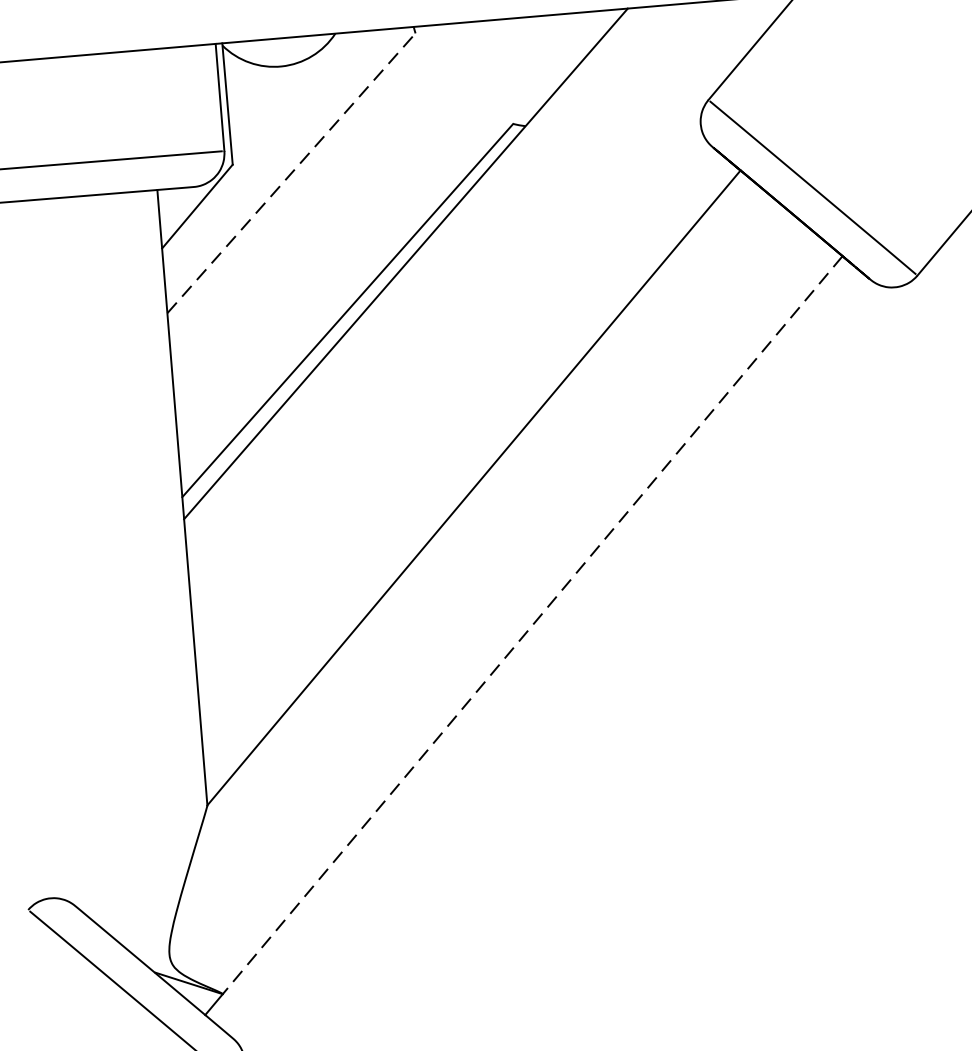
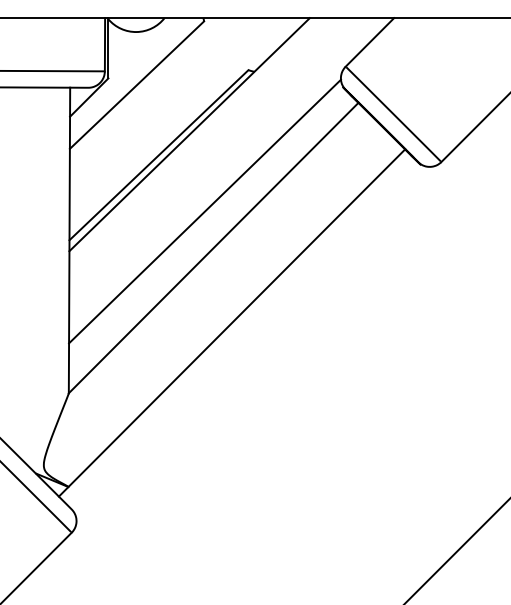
line: (292, 173) -> (137, 85), dashed -> solid
line: (449, 416) -> (204, 211), added
line: (531, 625) -> (236, 318), dashed -> solid

